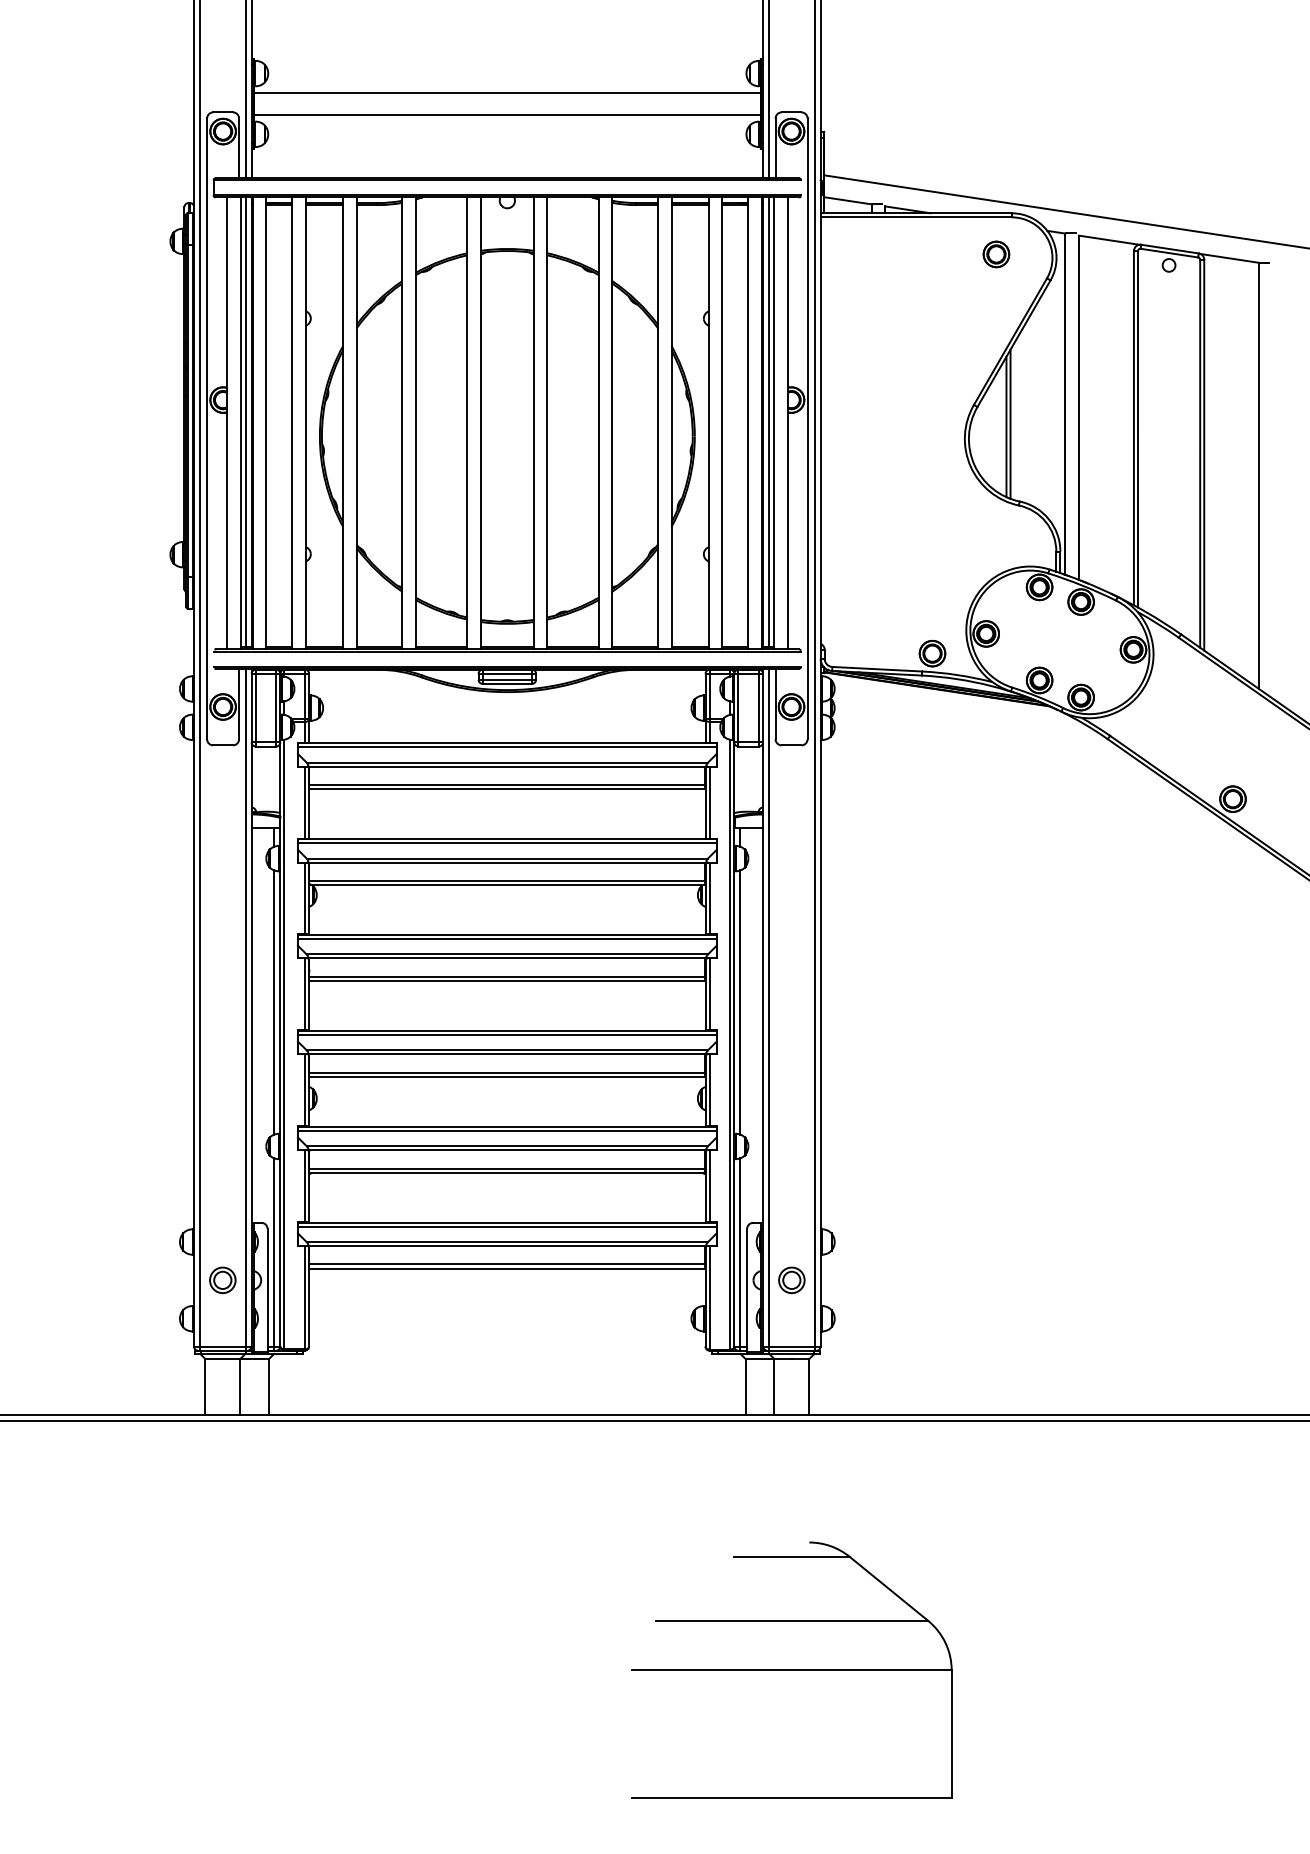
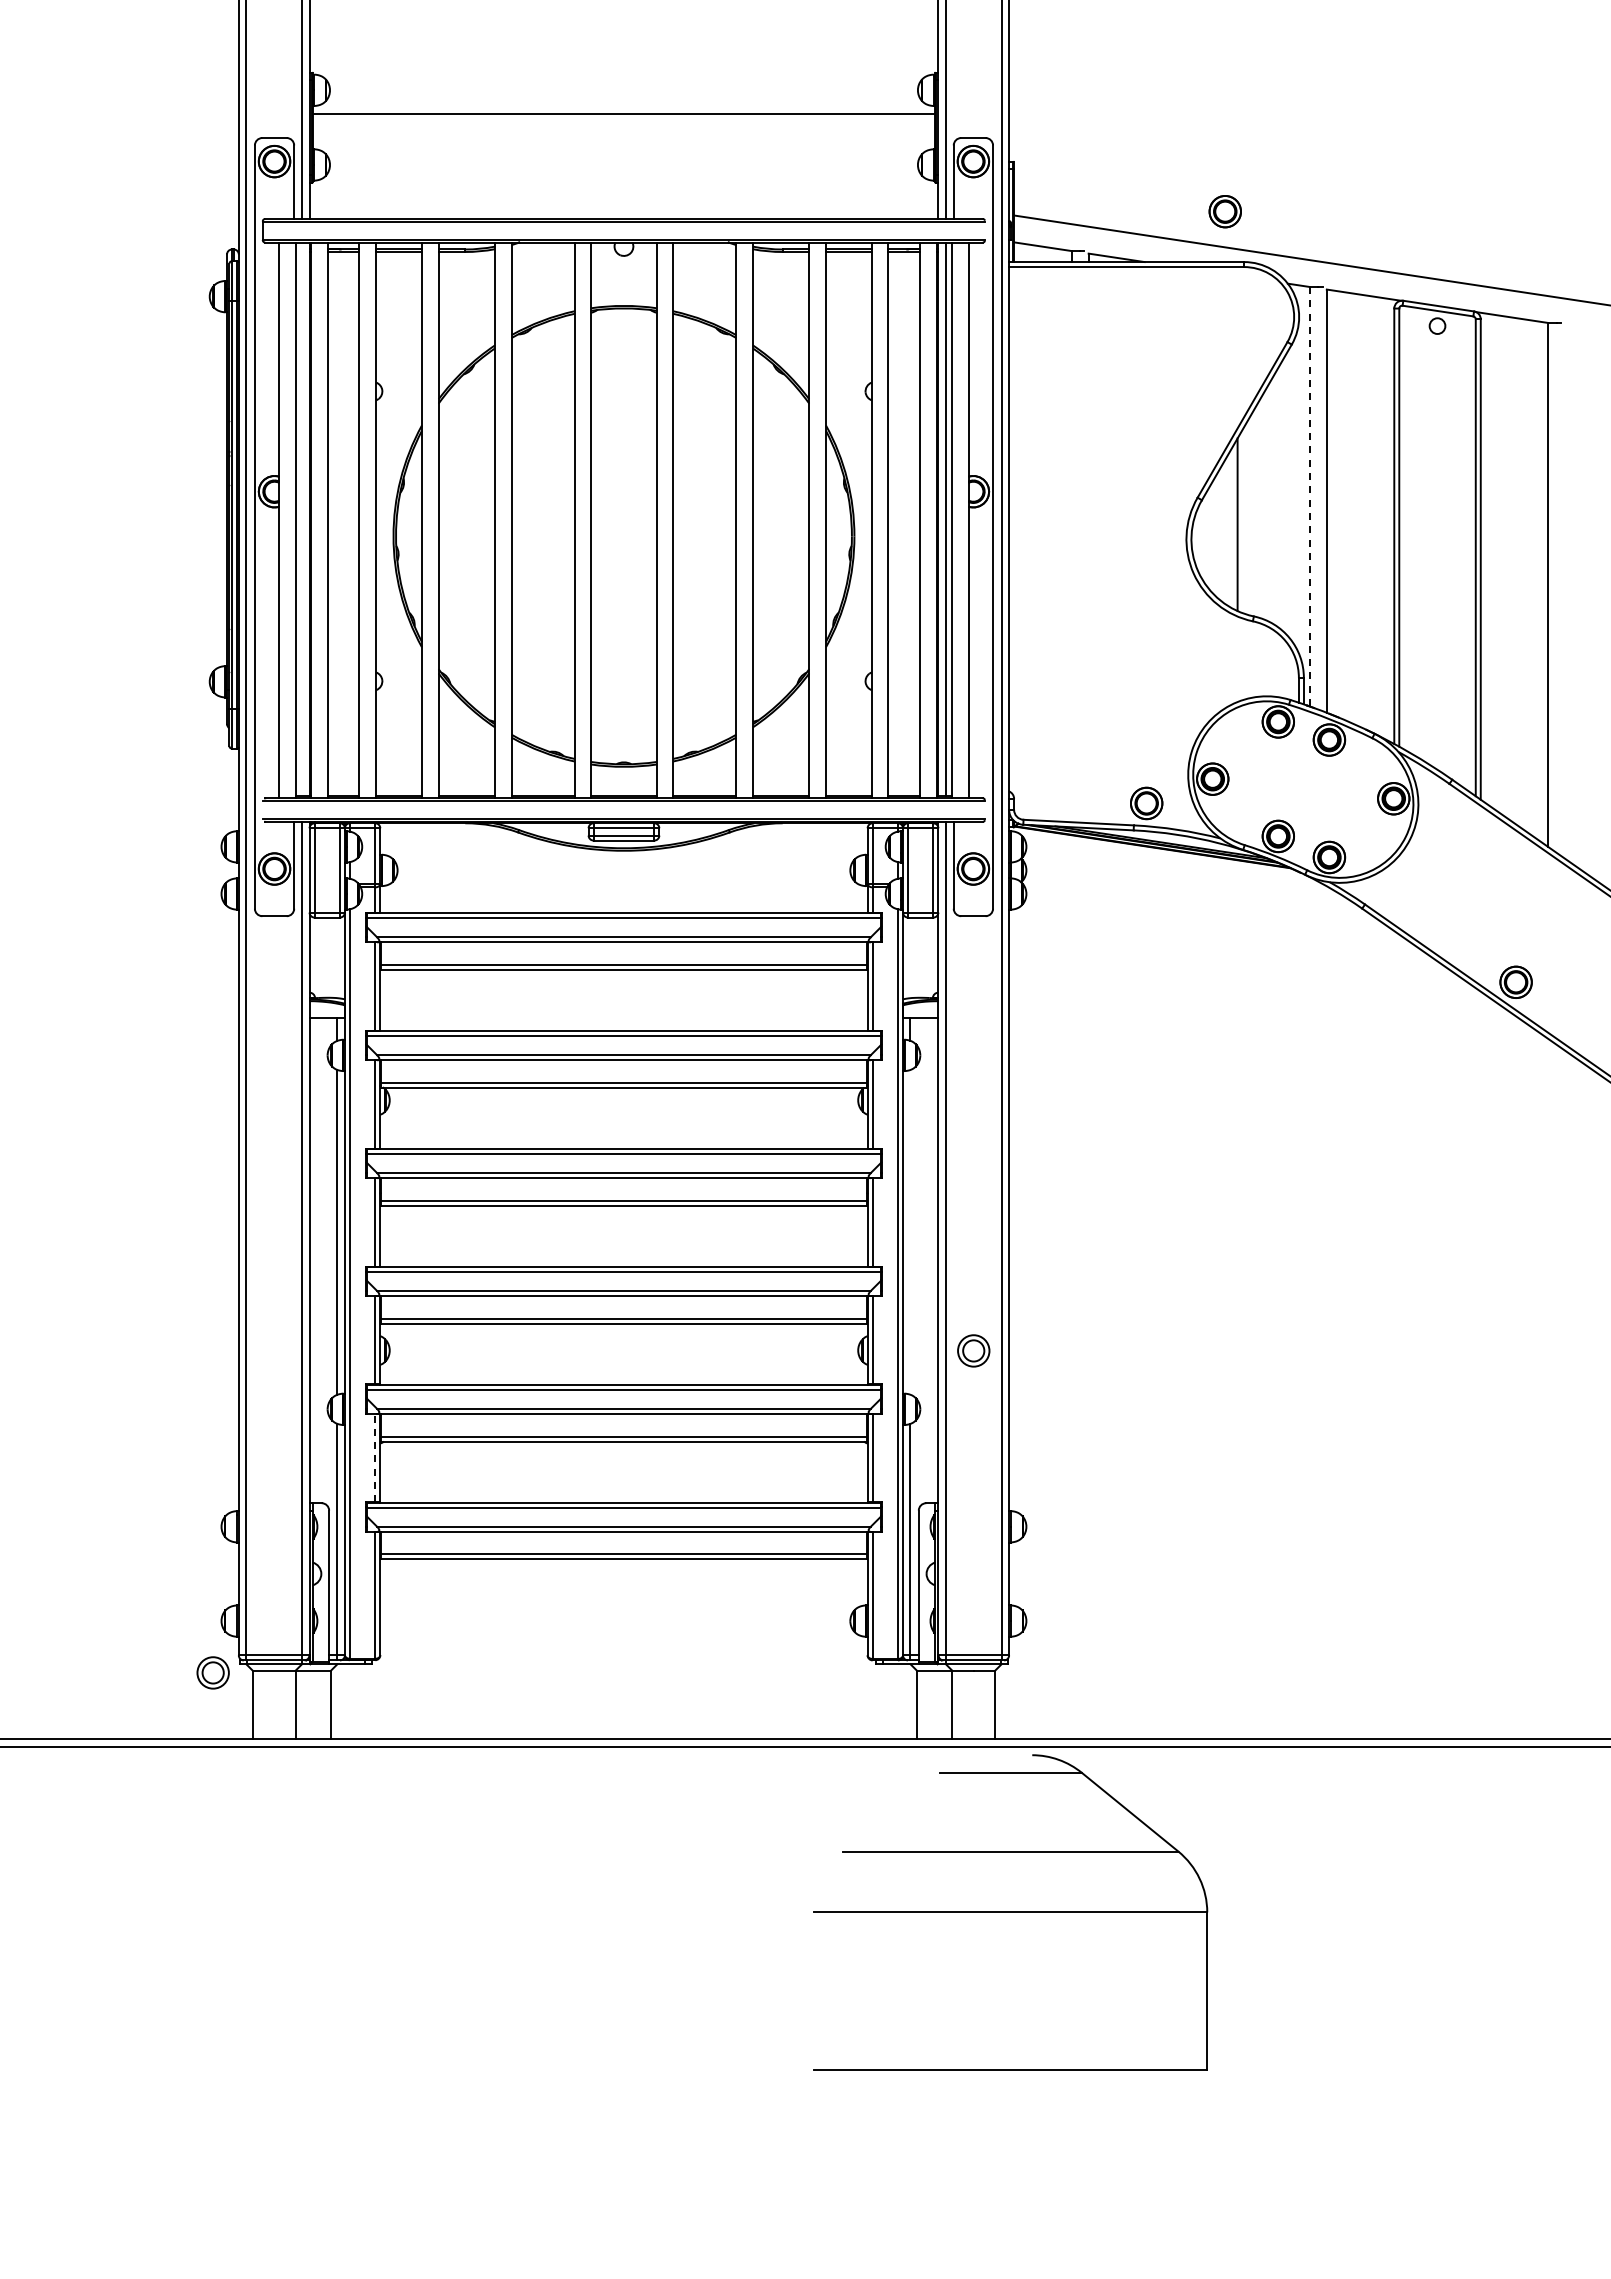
line: (506, 114) -> (623, 140), removed
part: (995, 254) -> (1224, 211), moved
line: (1065, 403) -> (1310, 496), solid -> dashed
line: (245, 421) -> (302, 518), removed
line: (1010, 424) -> (1242, 521), removed
line: (740, 1001) -> (910, 1231), removed
line: (305, 1185) -> (375, 1457), solid -> dashed
part: (222, 1280) -> (212, 1672), moved
part: (791, 1280) -> (973, 1350), moved
part: (791, 1670) -> (1010, 1912), moved

